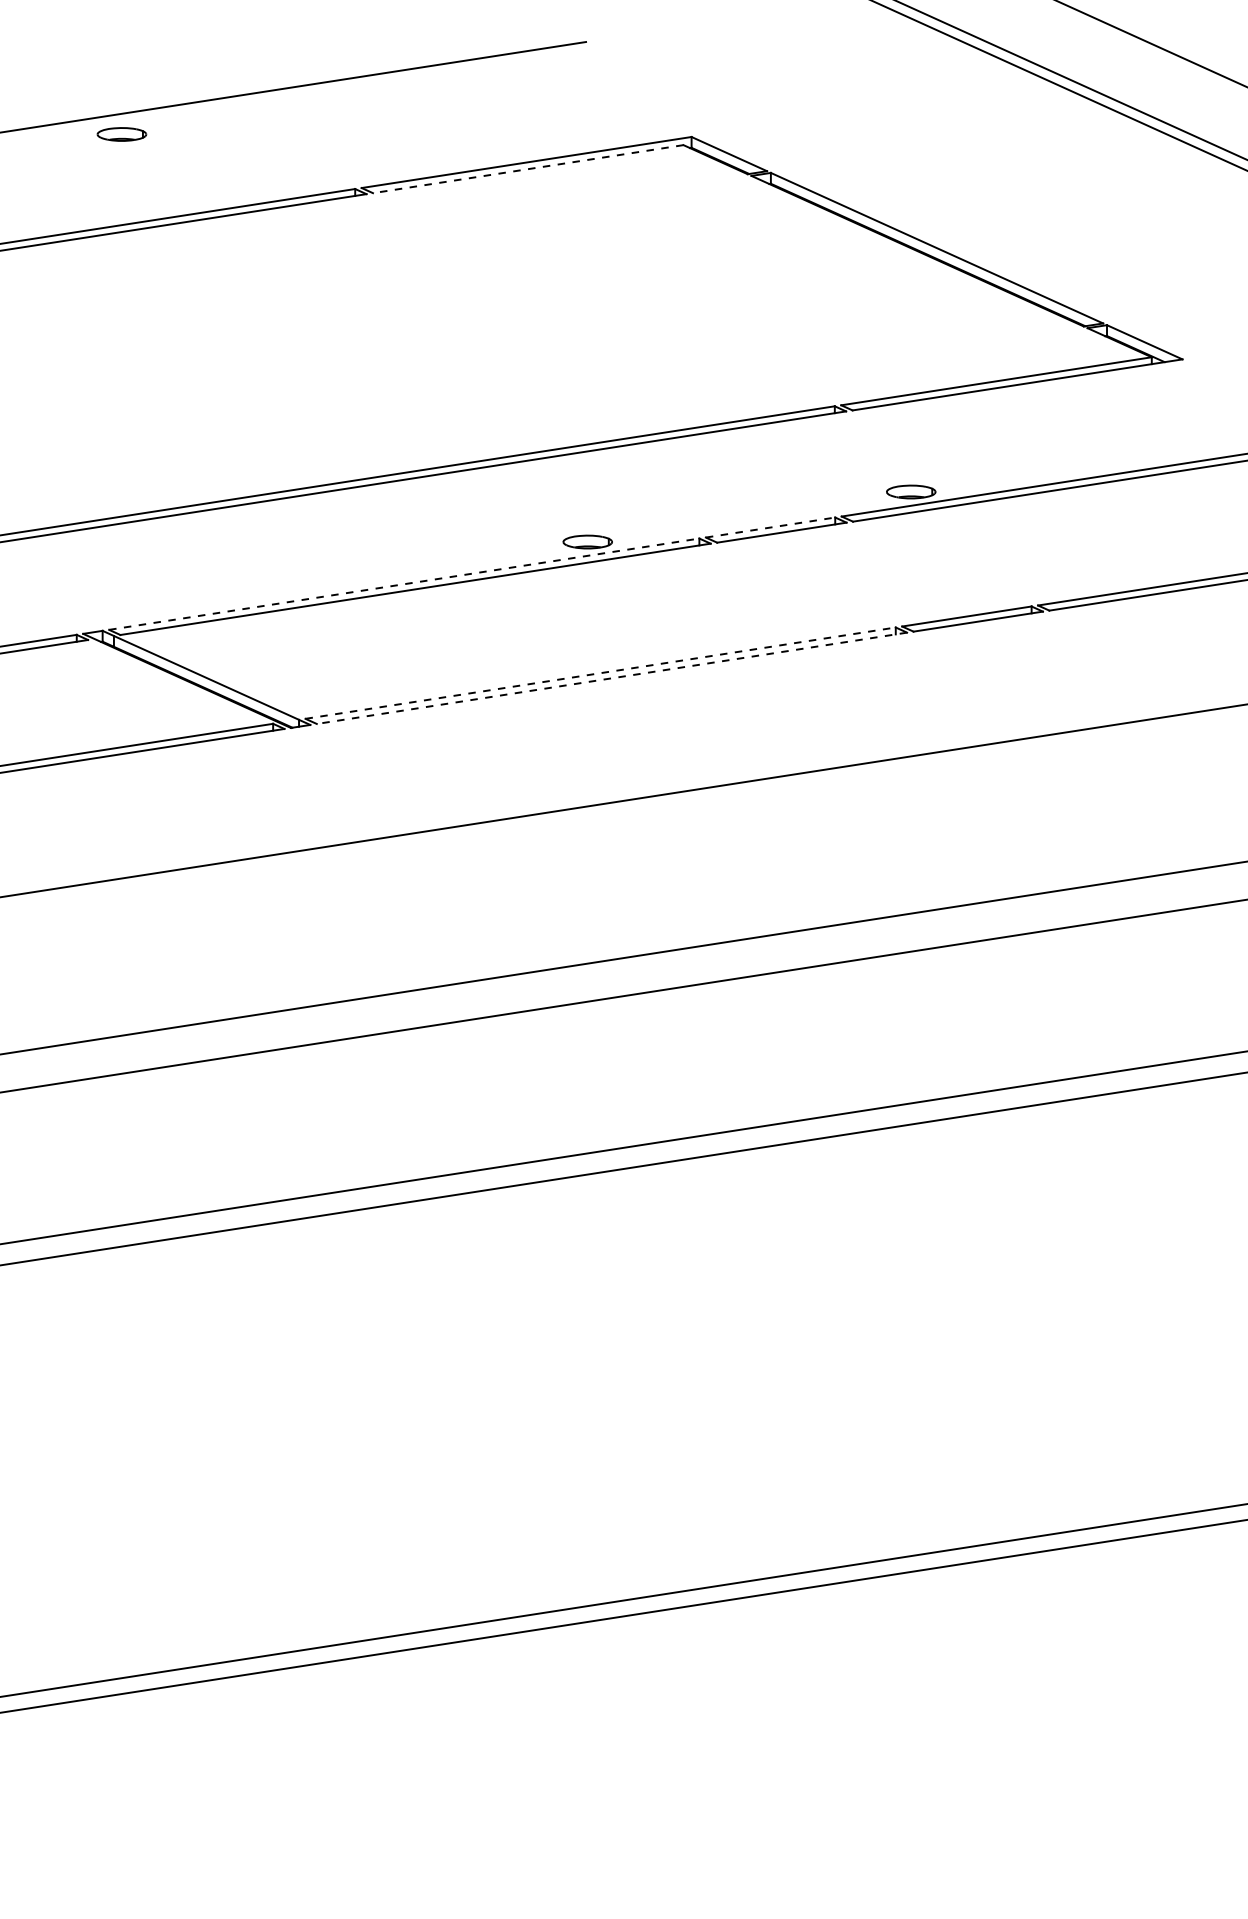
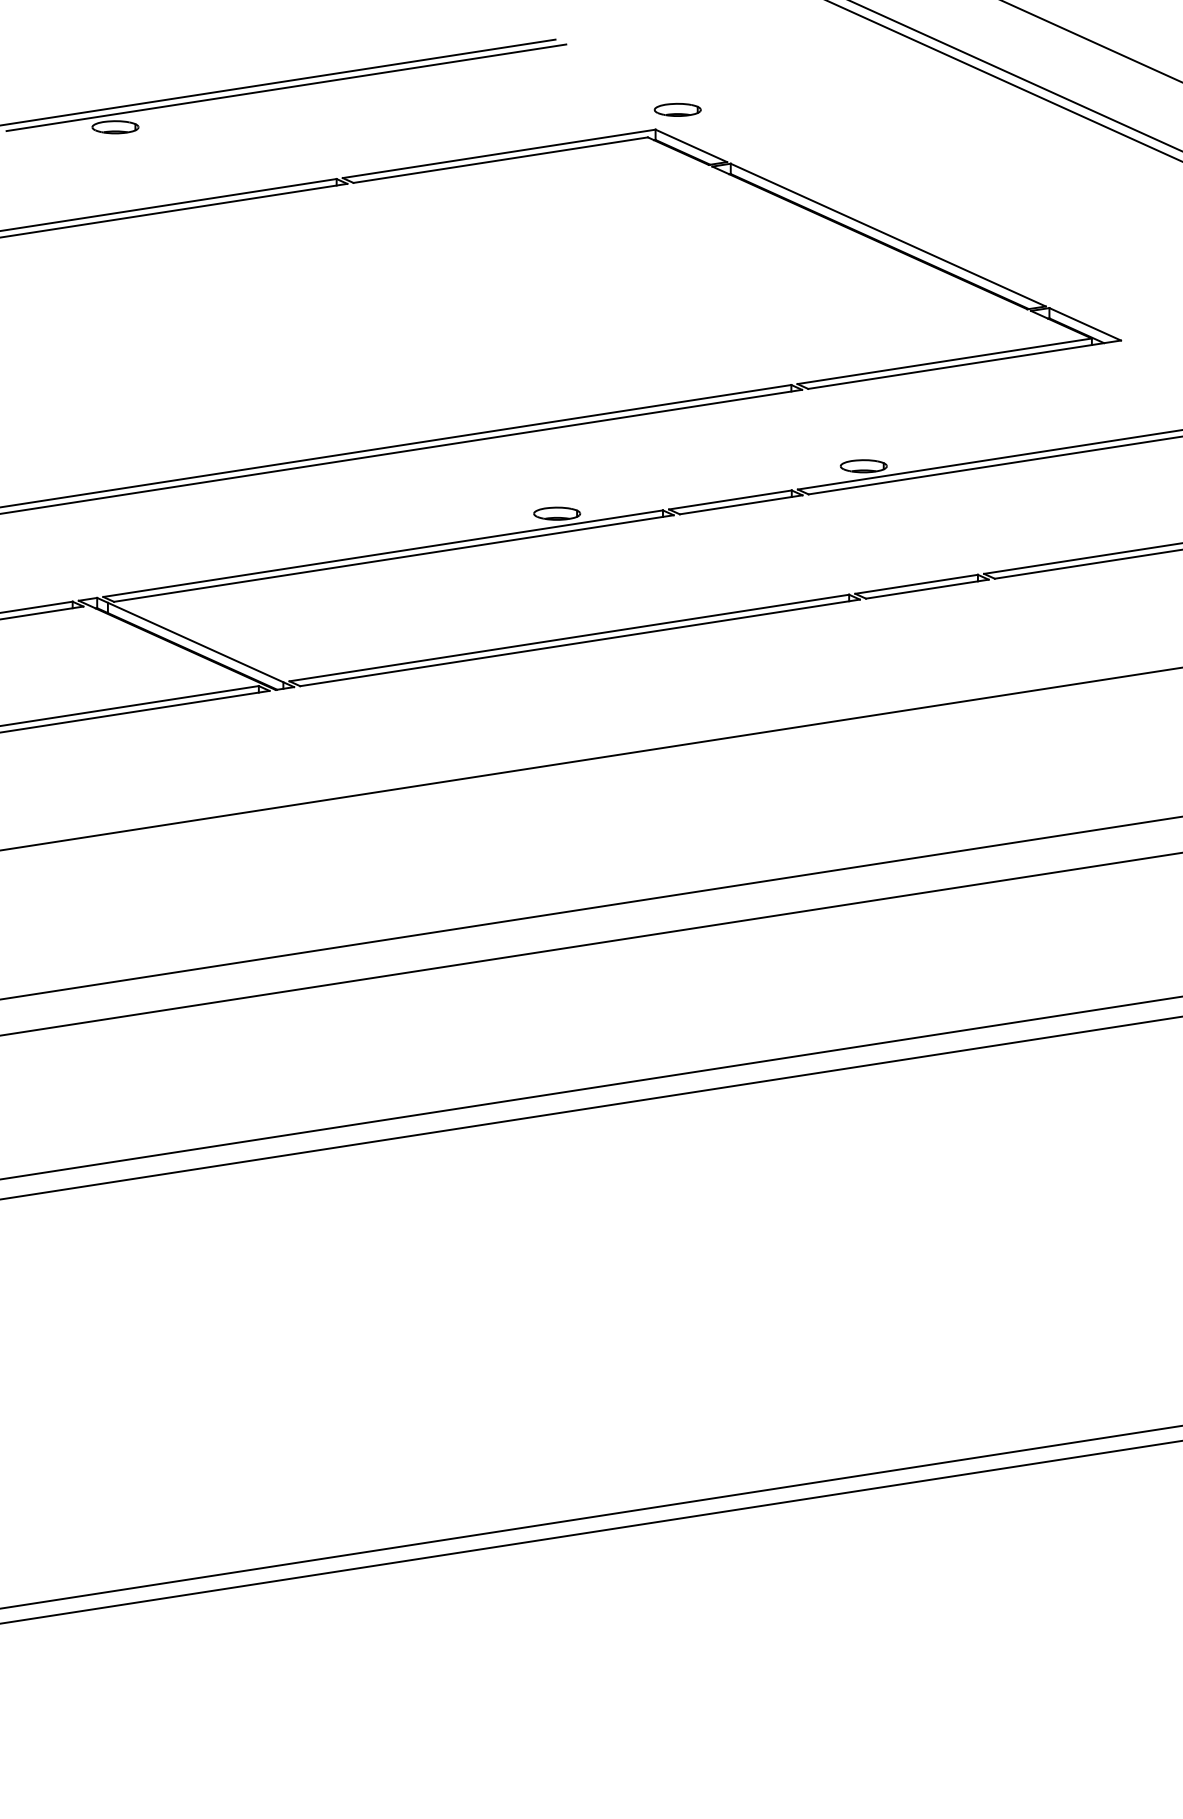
line: (302, 92) -> (286, 87), added
part: (714, 115) -> (677, 109), added
line: (527, 169) -> (500, 160), dashed -> solid
line: (771, 527) -> (731, 499), dashed -> solid
line: (404, 584) -> (383, 553), dashed -> solid
line: (600, 673) -> (569, 638), dashed -> solid
line: (611, 678) -> (579, 643), dashed -> solid

